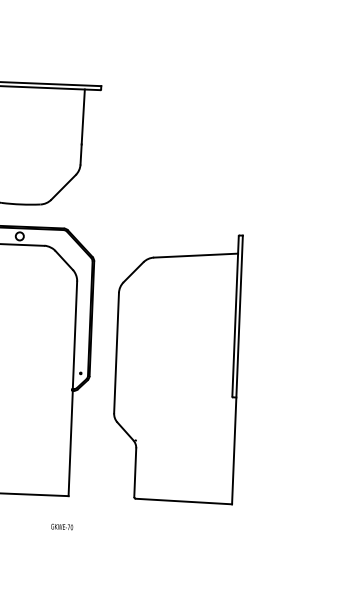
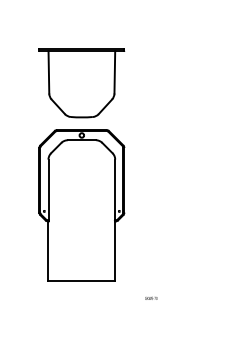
part: (177, 366) -> (173, 205), removed
text: (62, 525) -> (151, 297), moved

